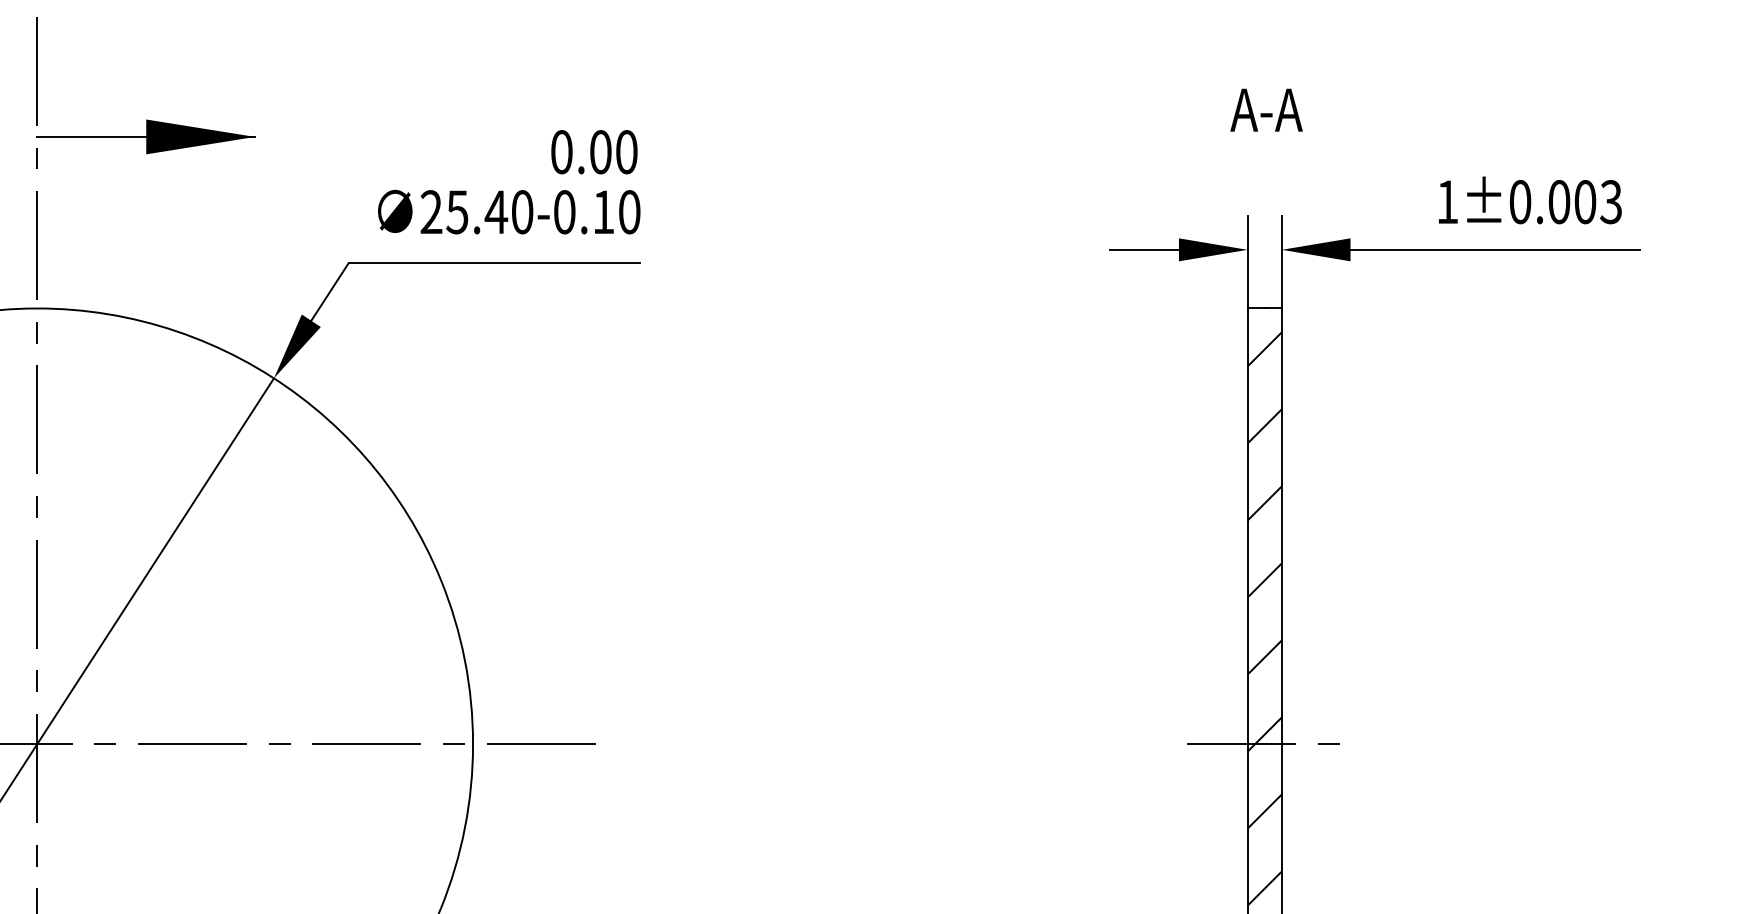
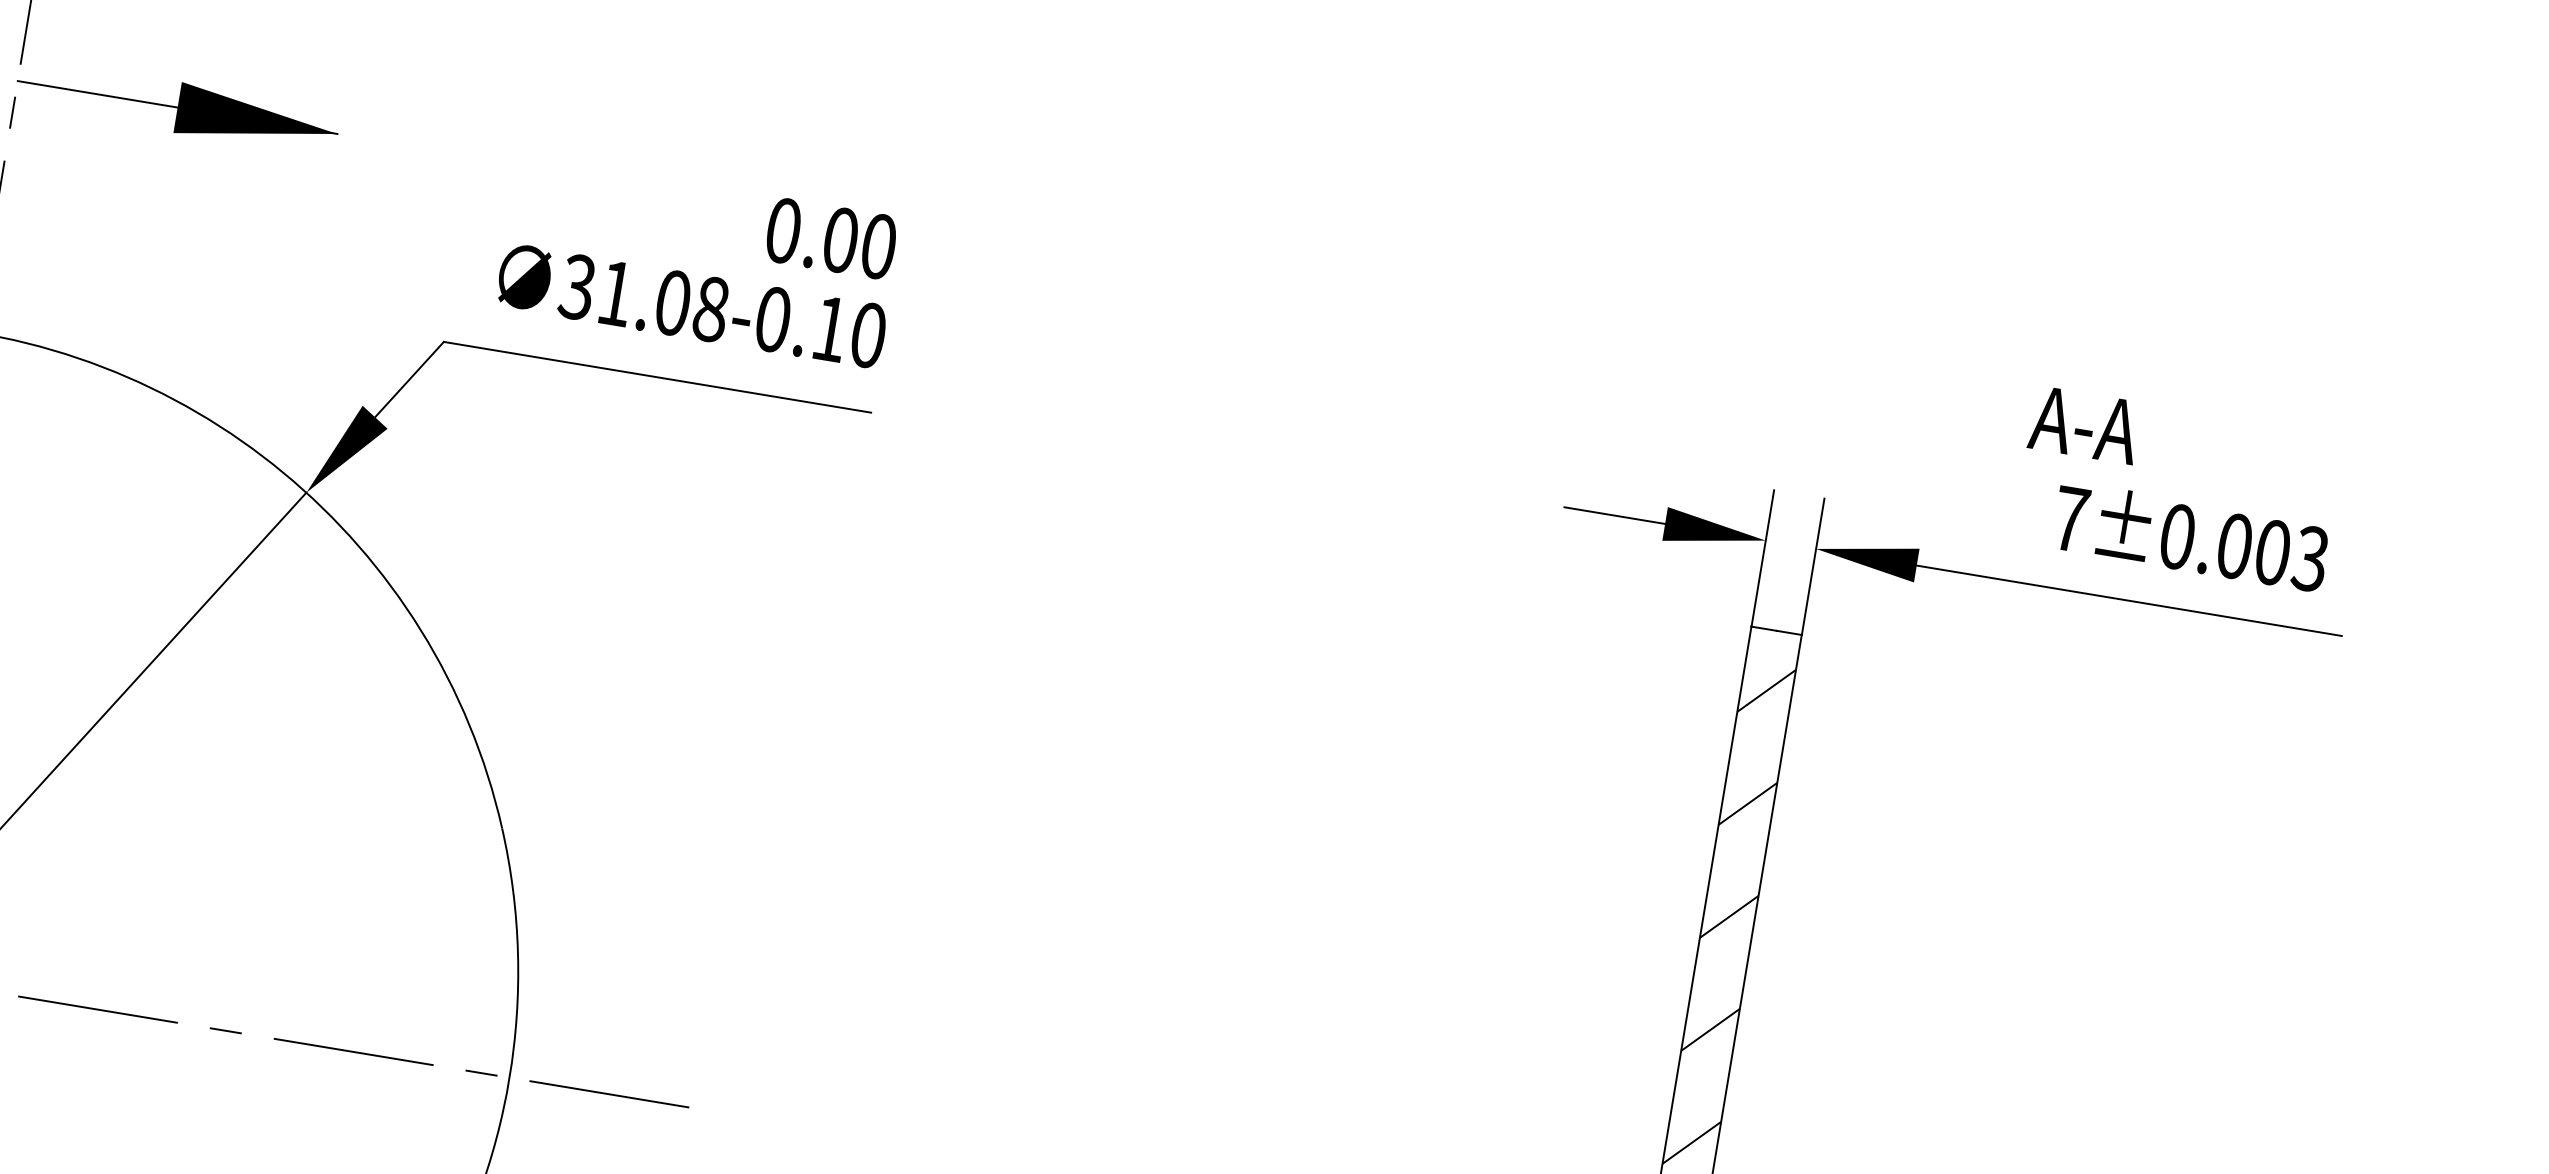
text: (1266, 109) -> (2084, 424), moved
text: (1447, 201) -> (2070, 518), 1±0.003 -> 7±0.003
text: (476, 212) -> (643, 298), 25.40 -> 31.08

